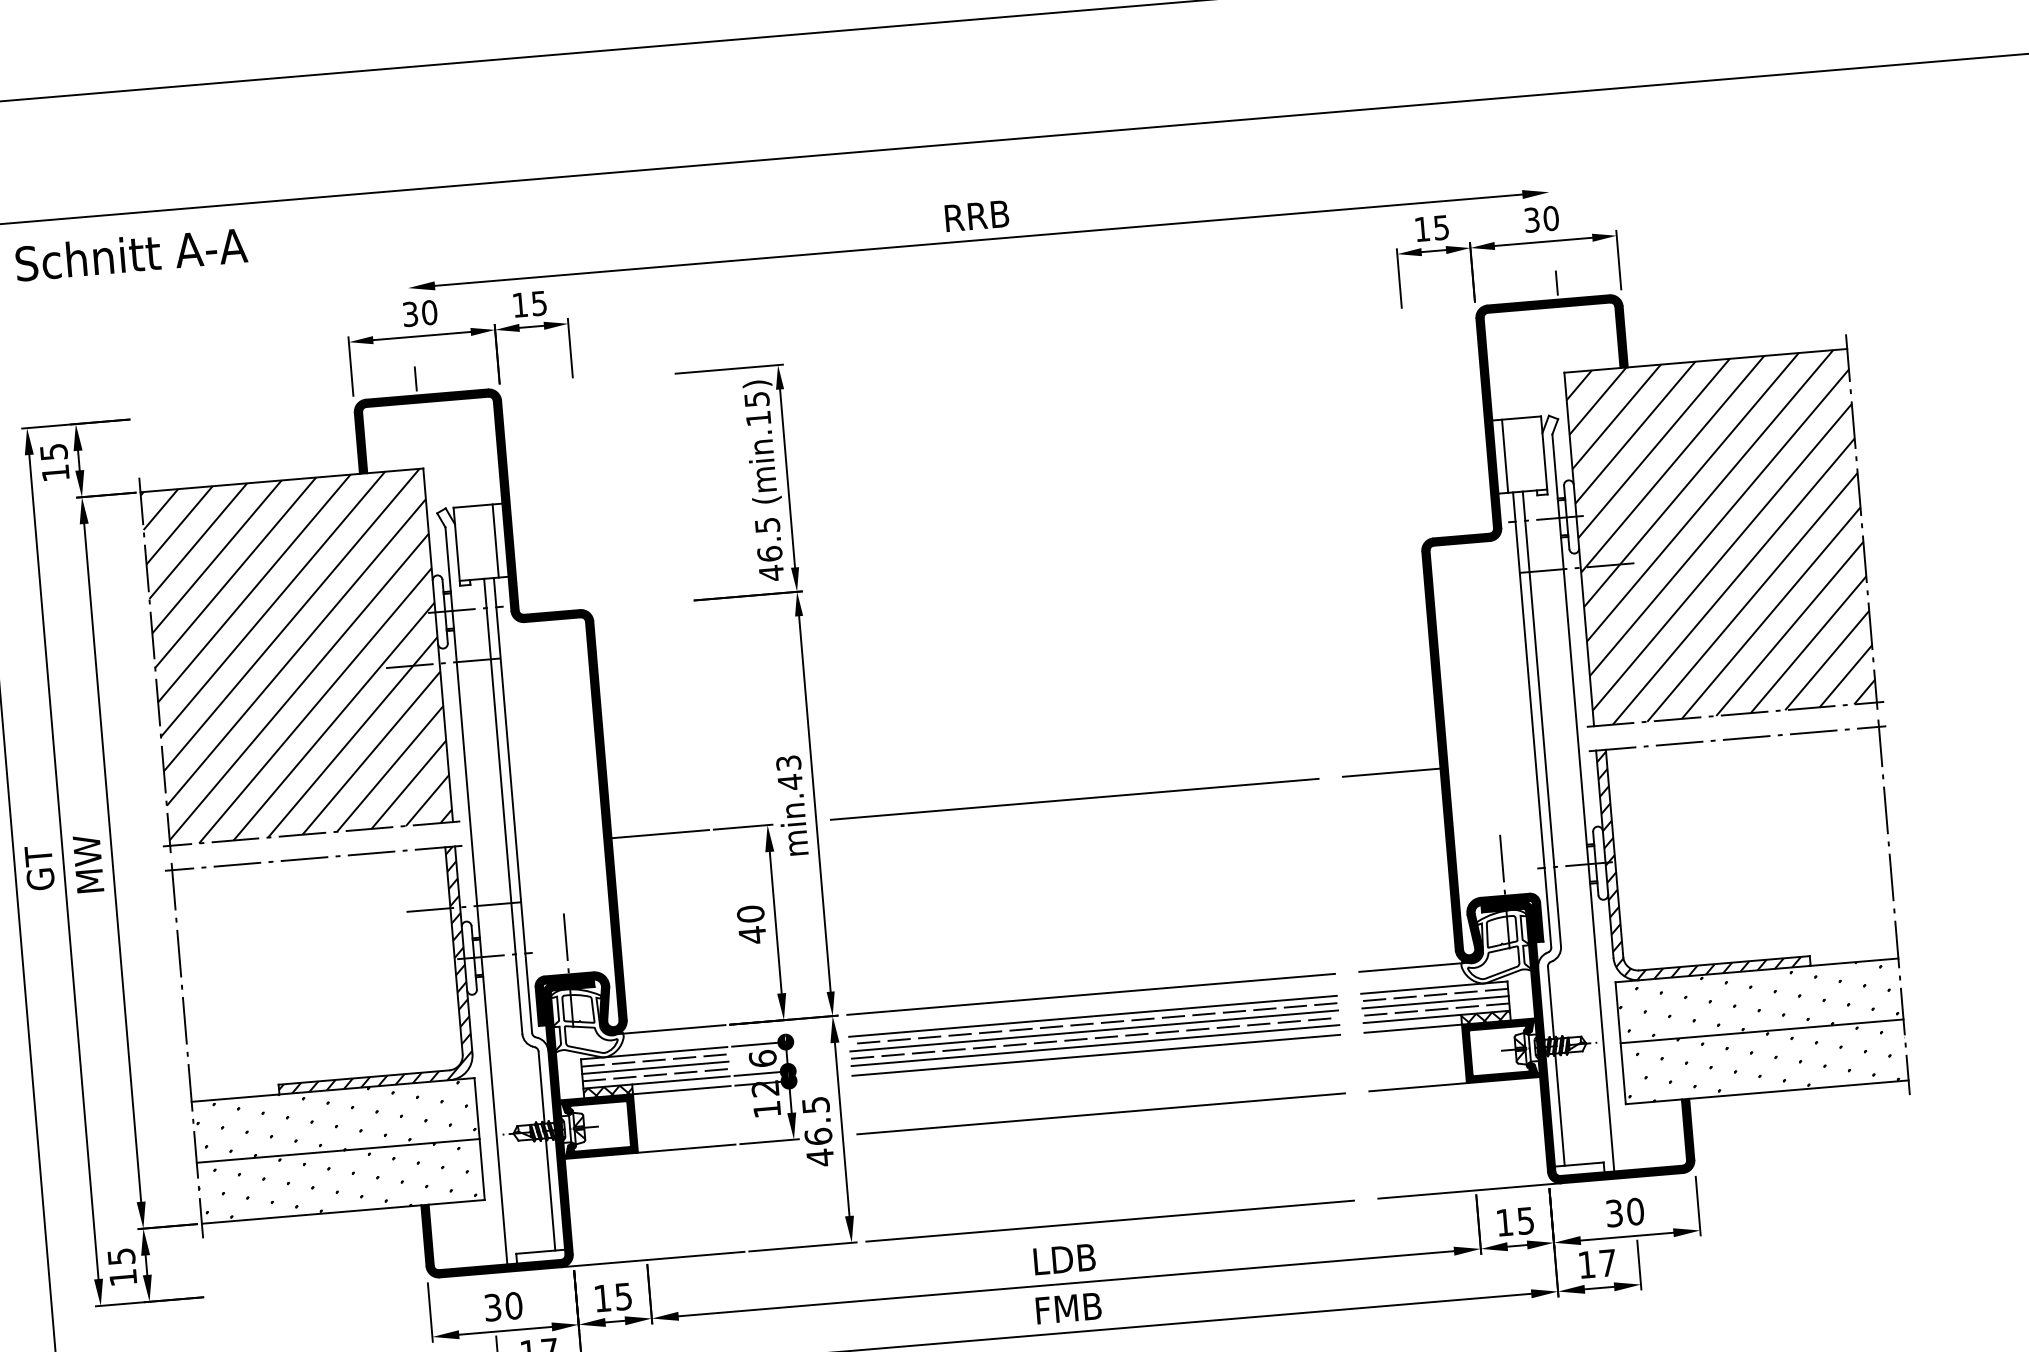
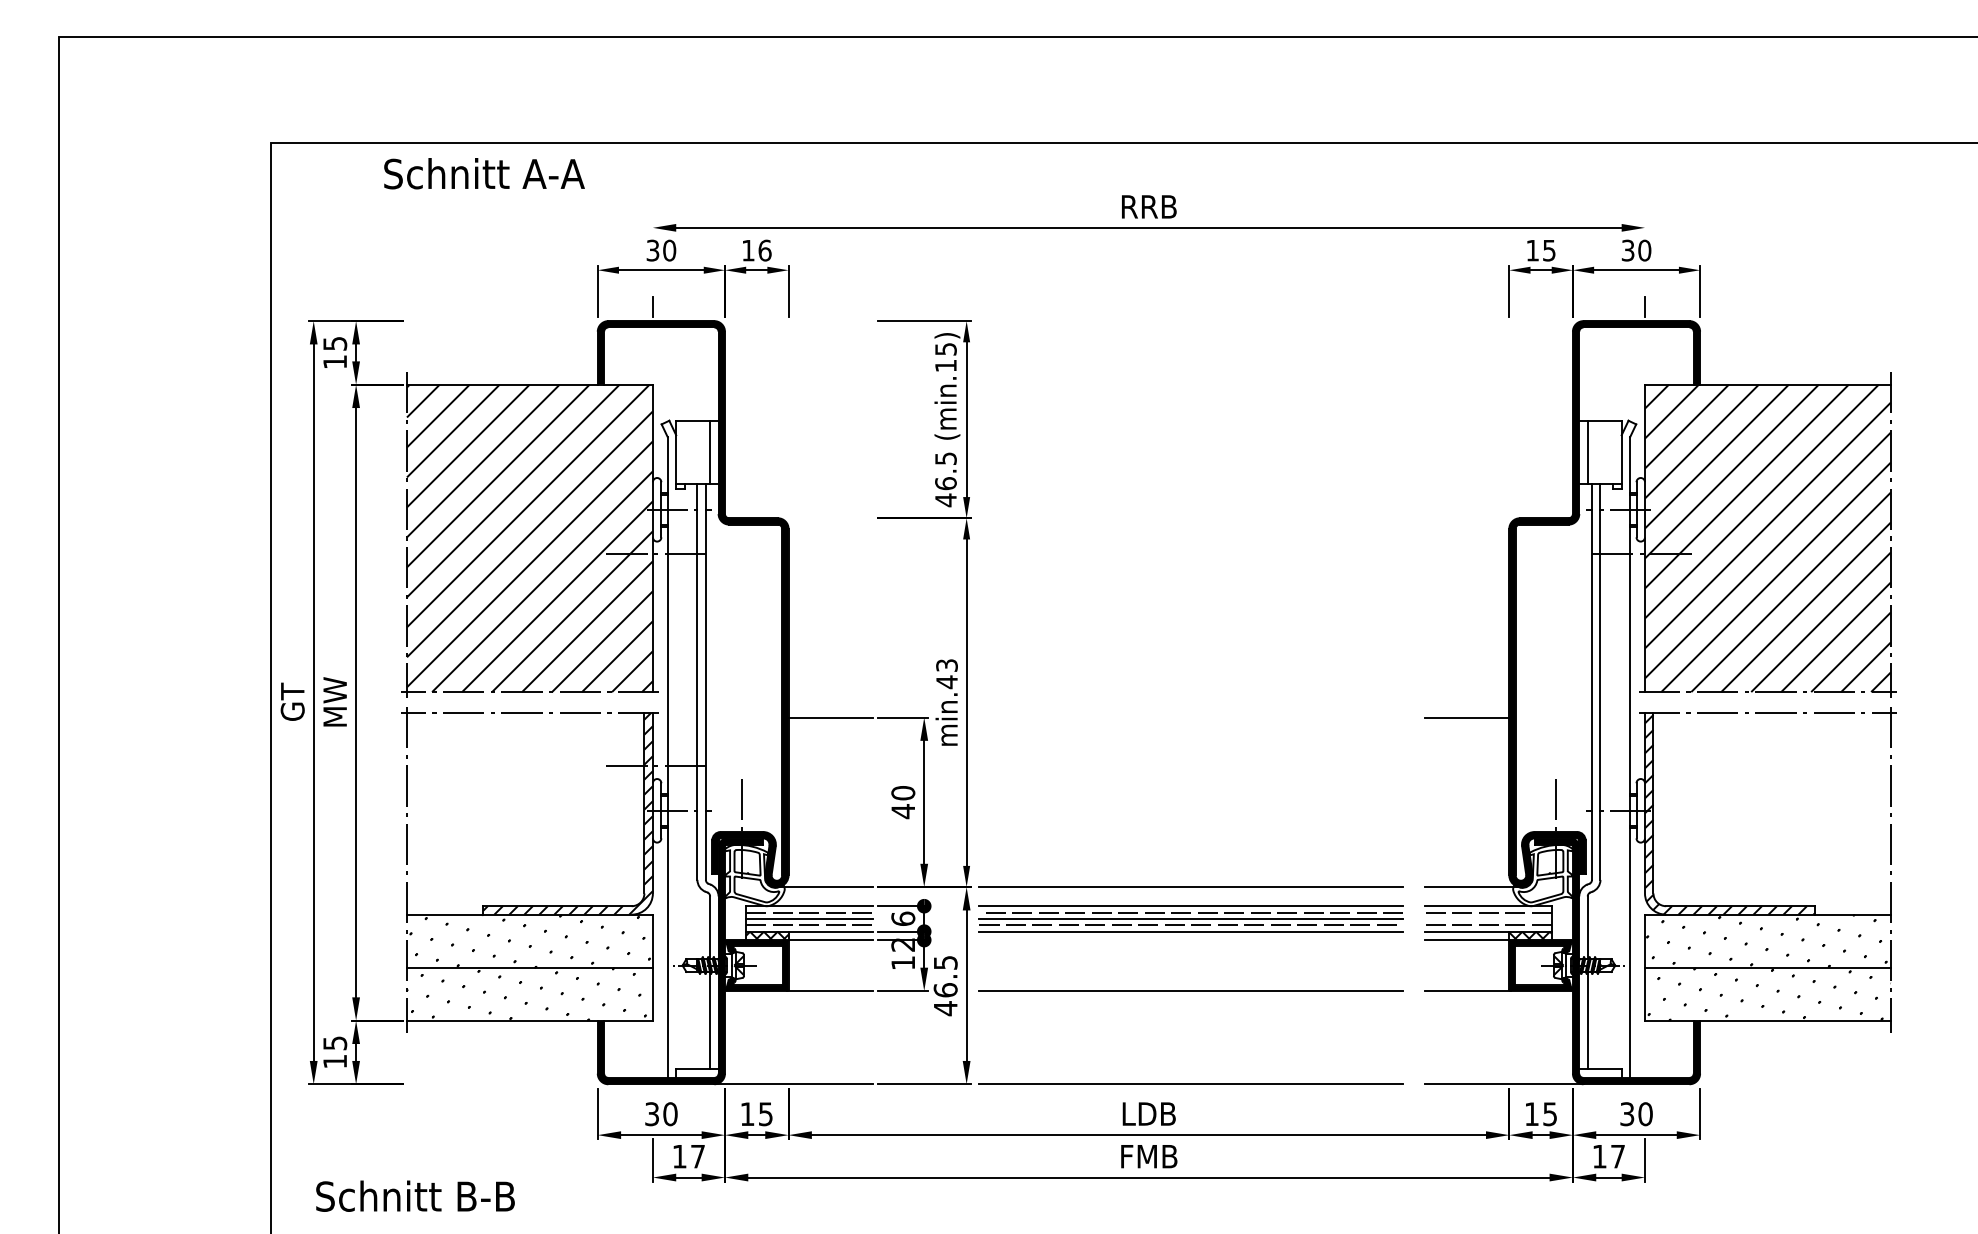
text: (131, 254) -> (484, 173), moved
text: (538, 303) -> (764, 250), 15 -> 16
line: (1073, 799) -> (1190, 717), removed
line: (1434, 1001) -> (1487, 918), removed
line: (1096, 1055) -> (1191, 940), removed

